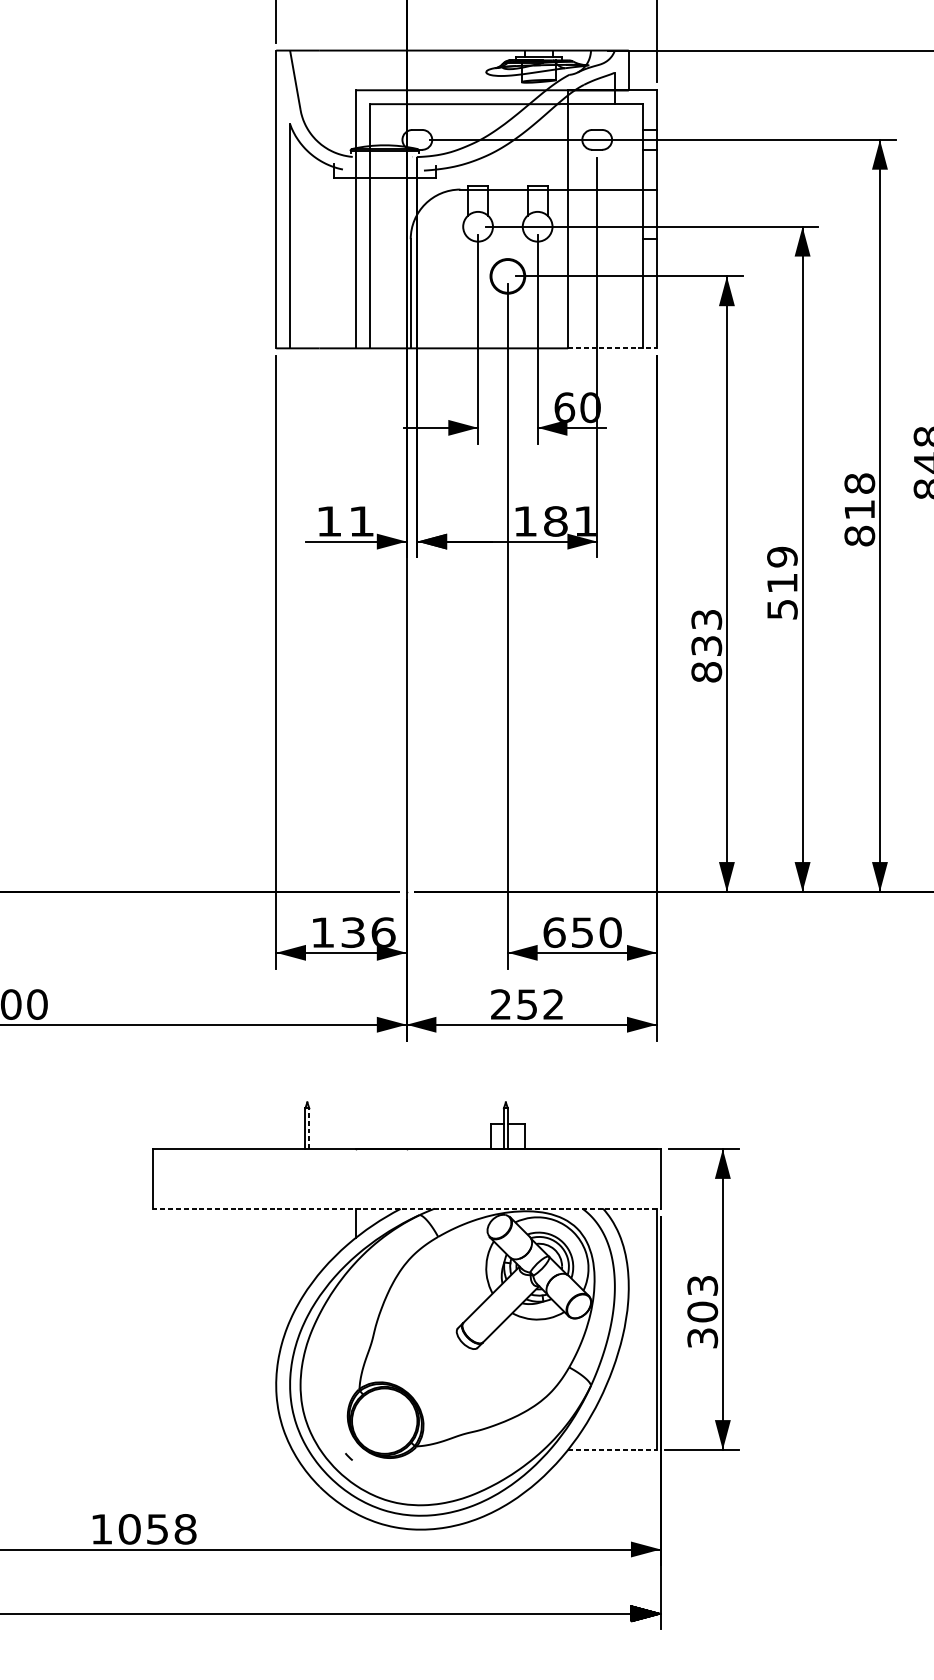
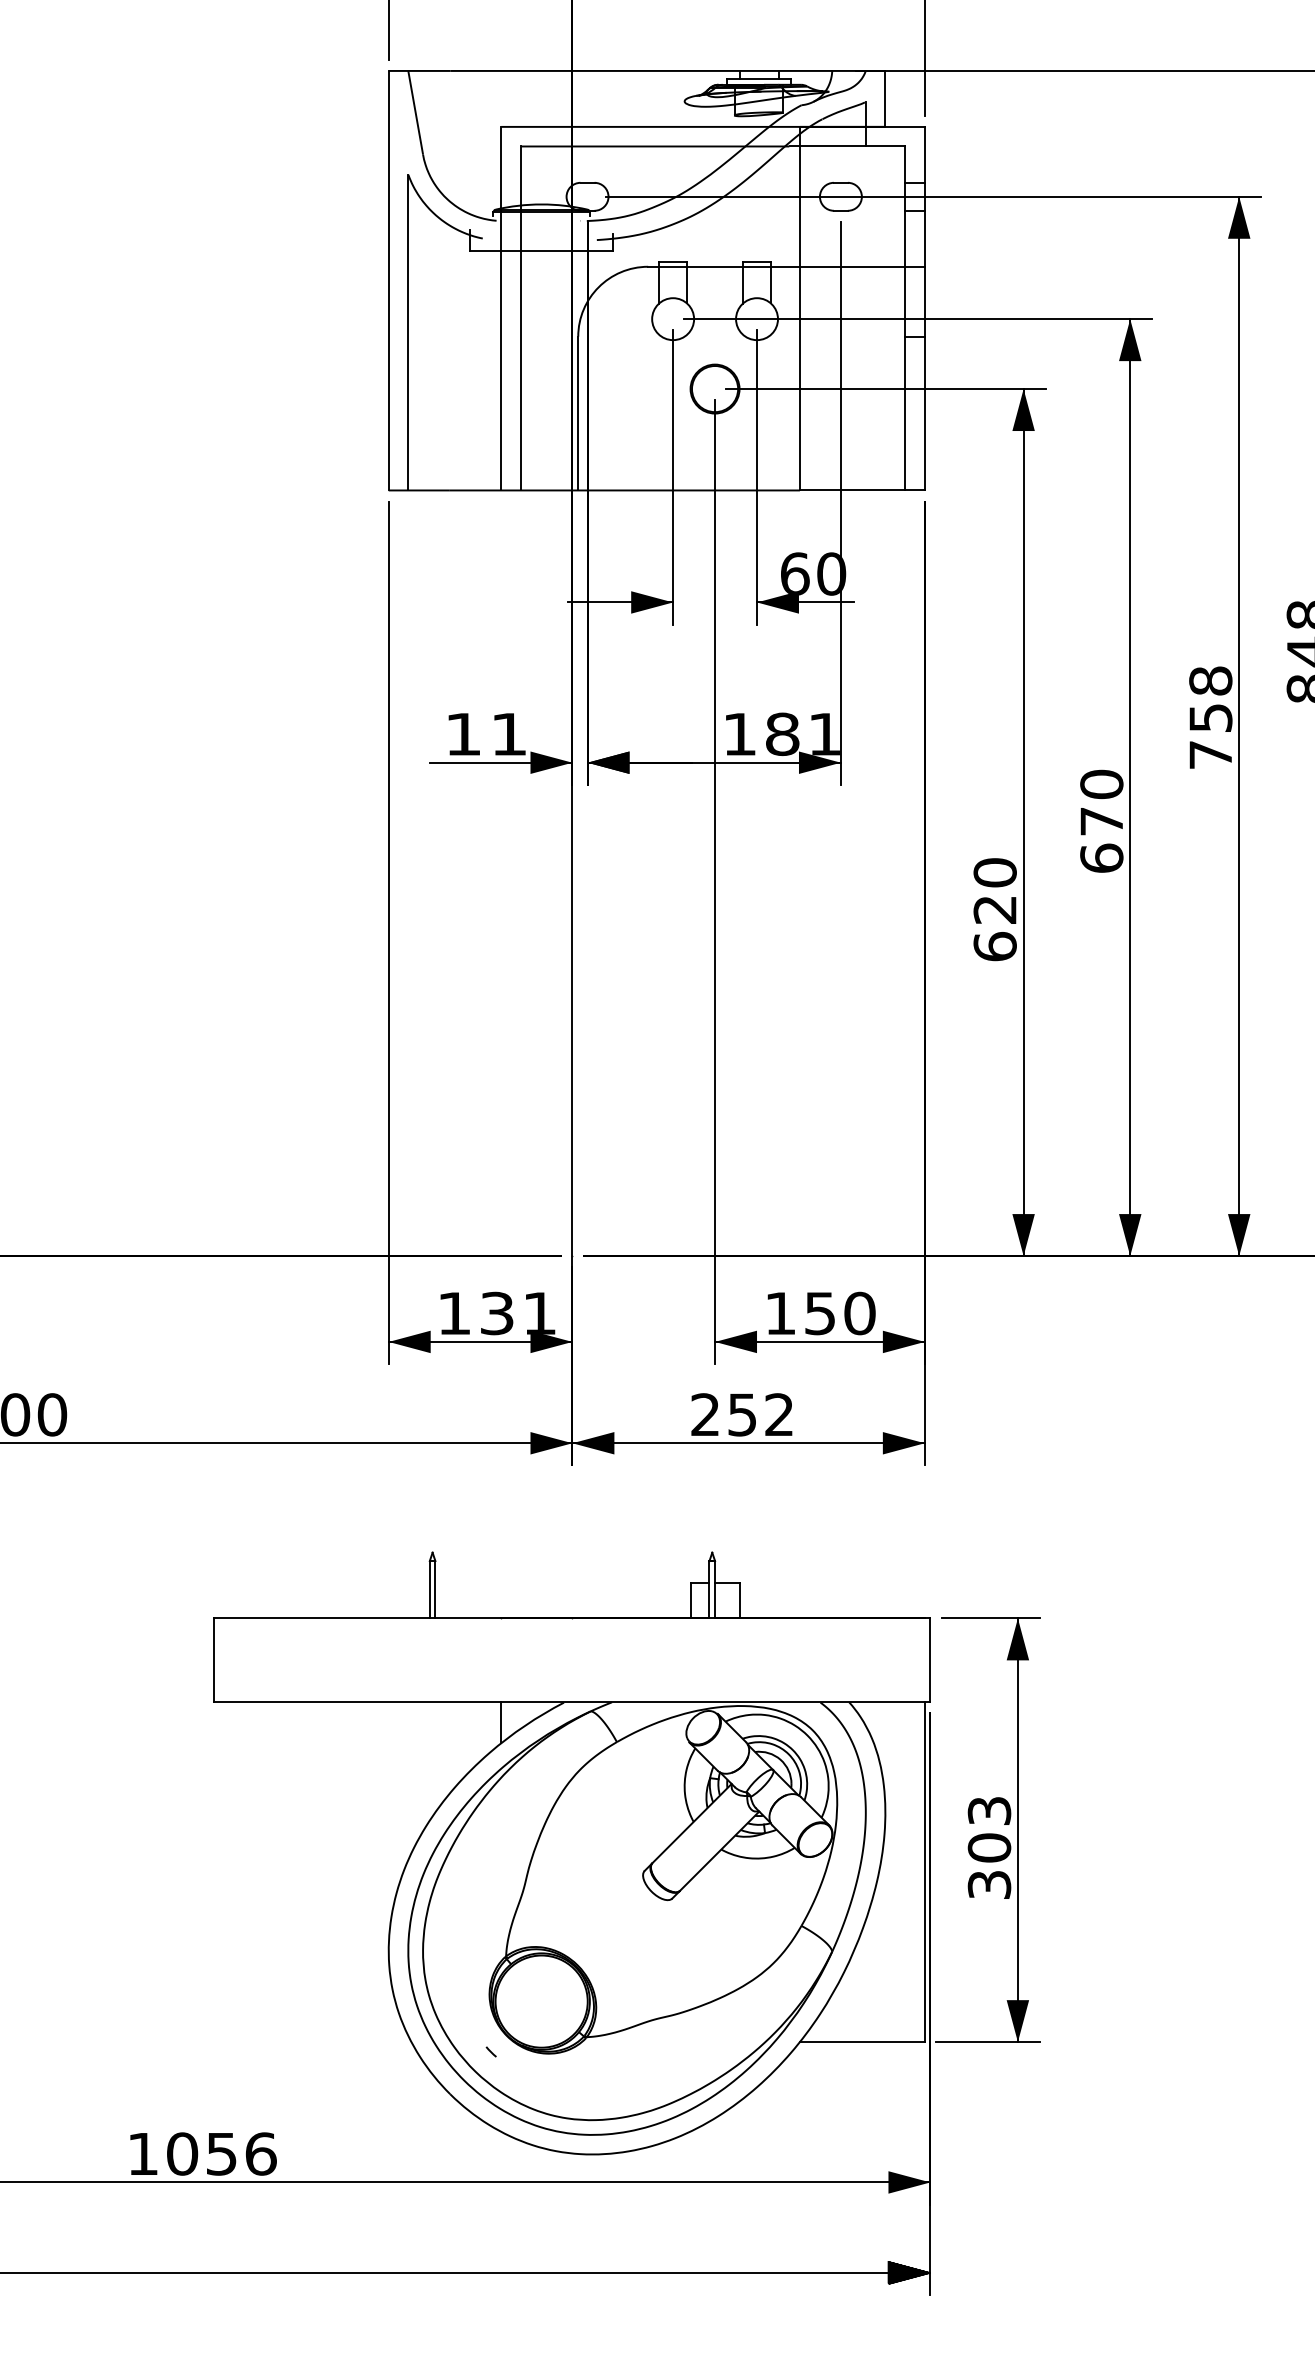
line: (612, 348) -> (862, 490), dashed -> solid
text: (859, 523) -> (1210, 736), 818 -> 758
text: (782, 582) -> (1101, 820), 519 -> 670
text: (706, 645) -> (994, 909), 833 -> 620
text: (383, 931) -> (540, 1312), 136 -> 131
text: (554, 932) -> (780, 1313), 650 -> 150
line: (309, 1128) -> (435, 1589), dashed -> solid
line: (406, 1208) -> (572, 1702), dashed -> solid
line: (612, 1450) -> (862, 2042), dashed -> solid
text: (185, 1528) -> (260, 2153), 1058 -> 1056

